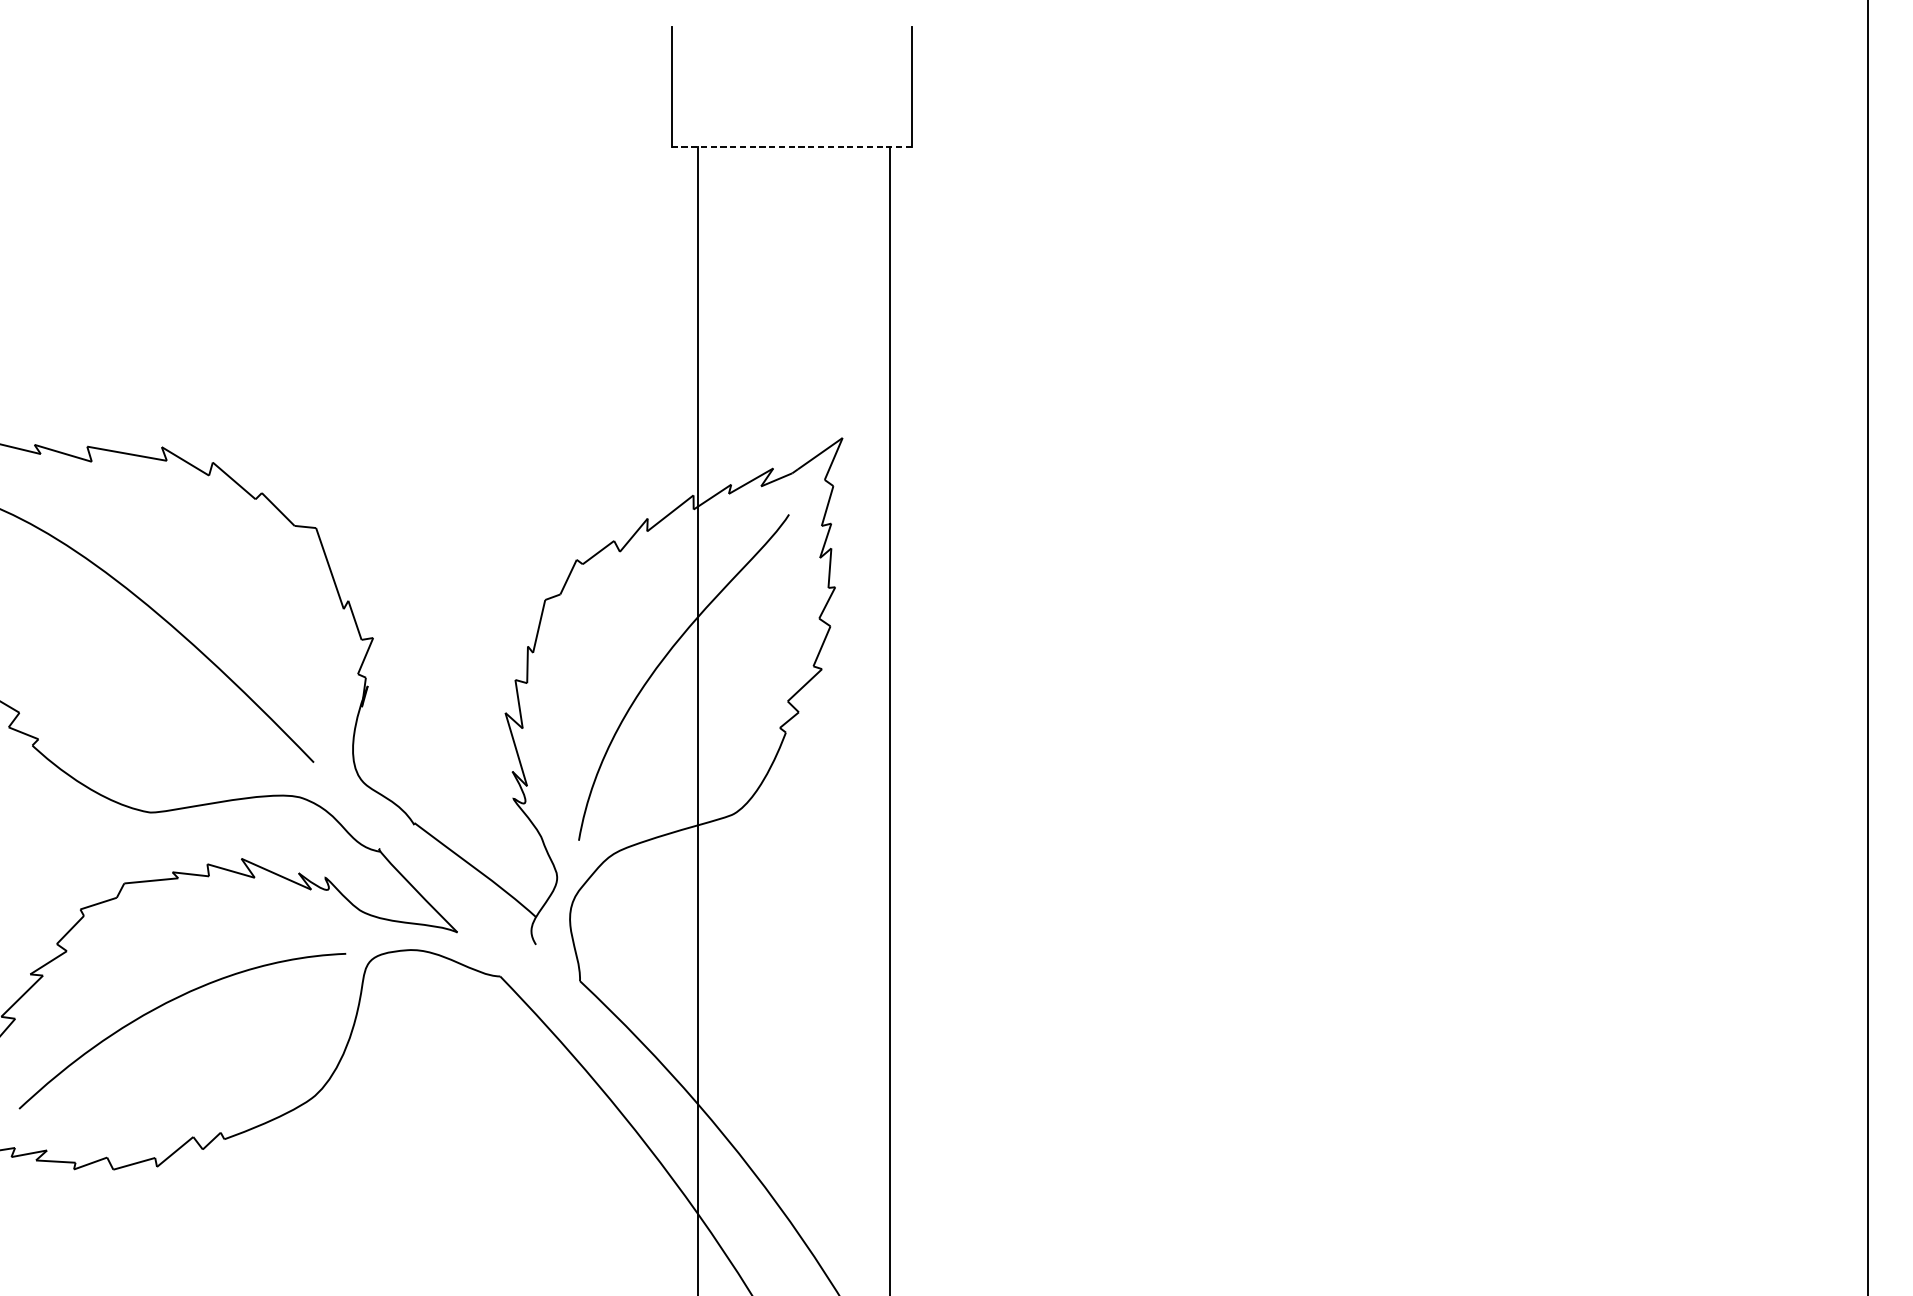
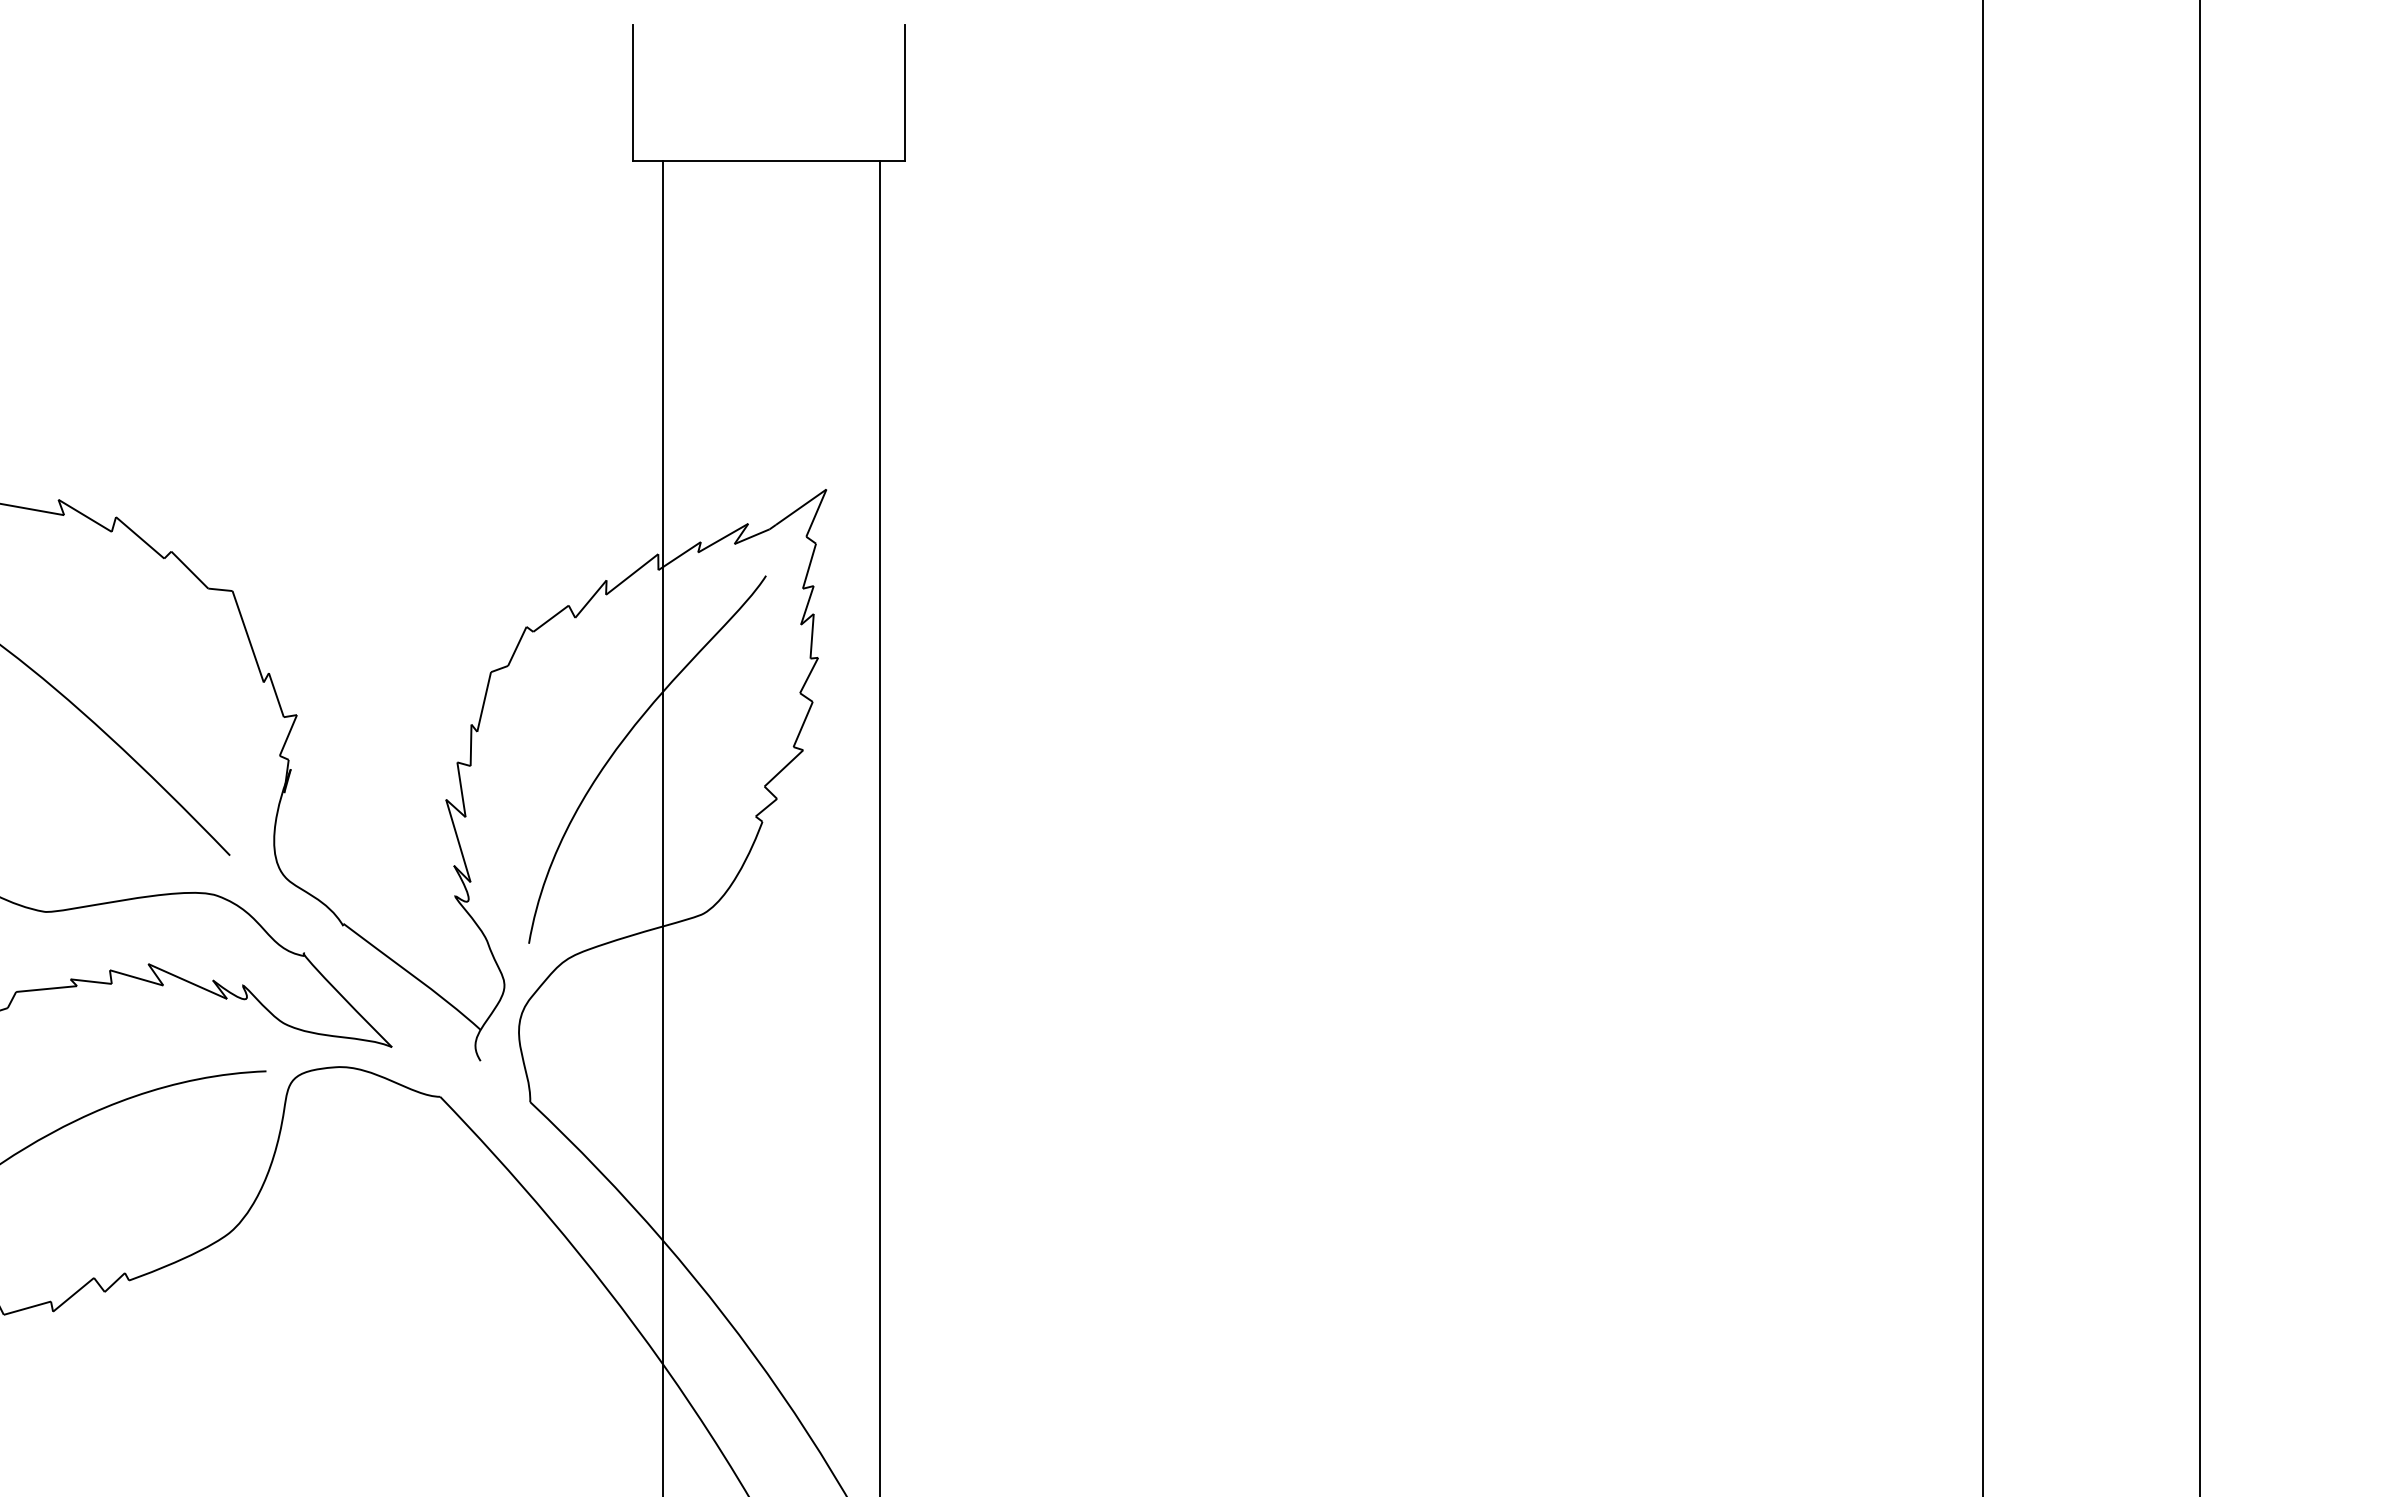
line: (792, 146) -> (769, 160), dashed -> solid

